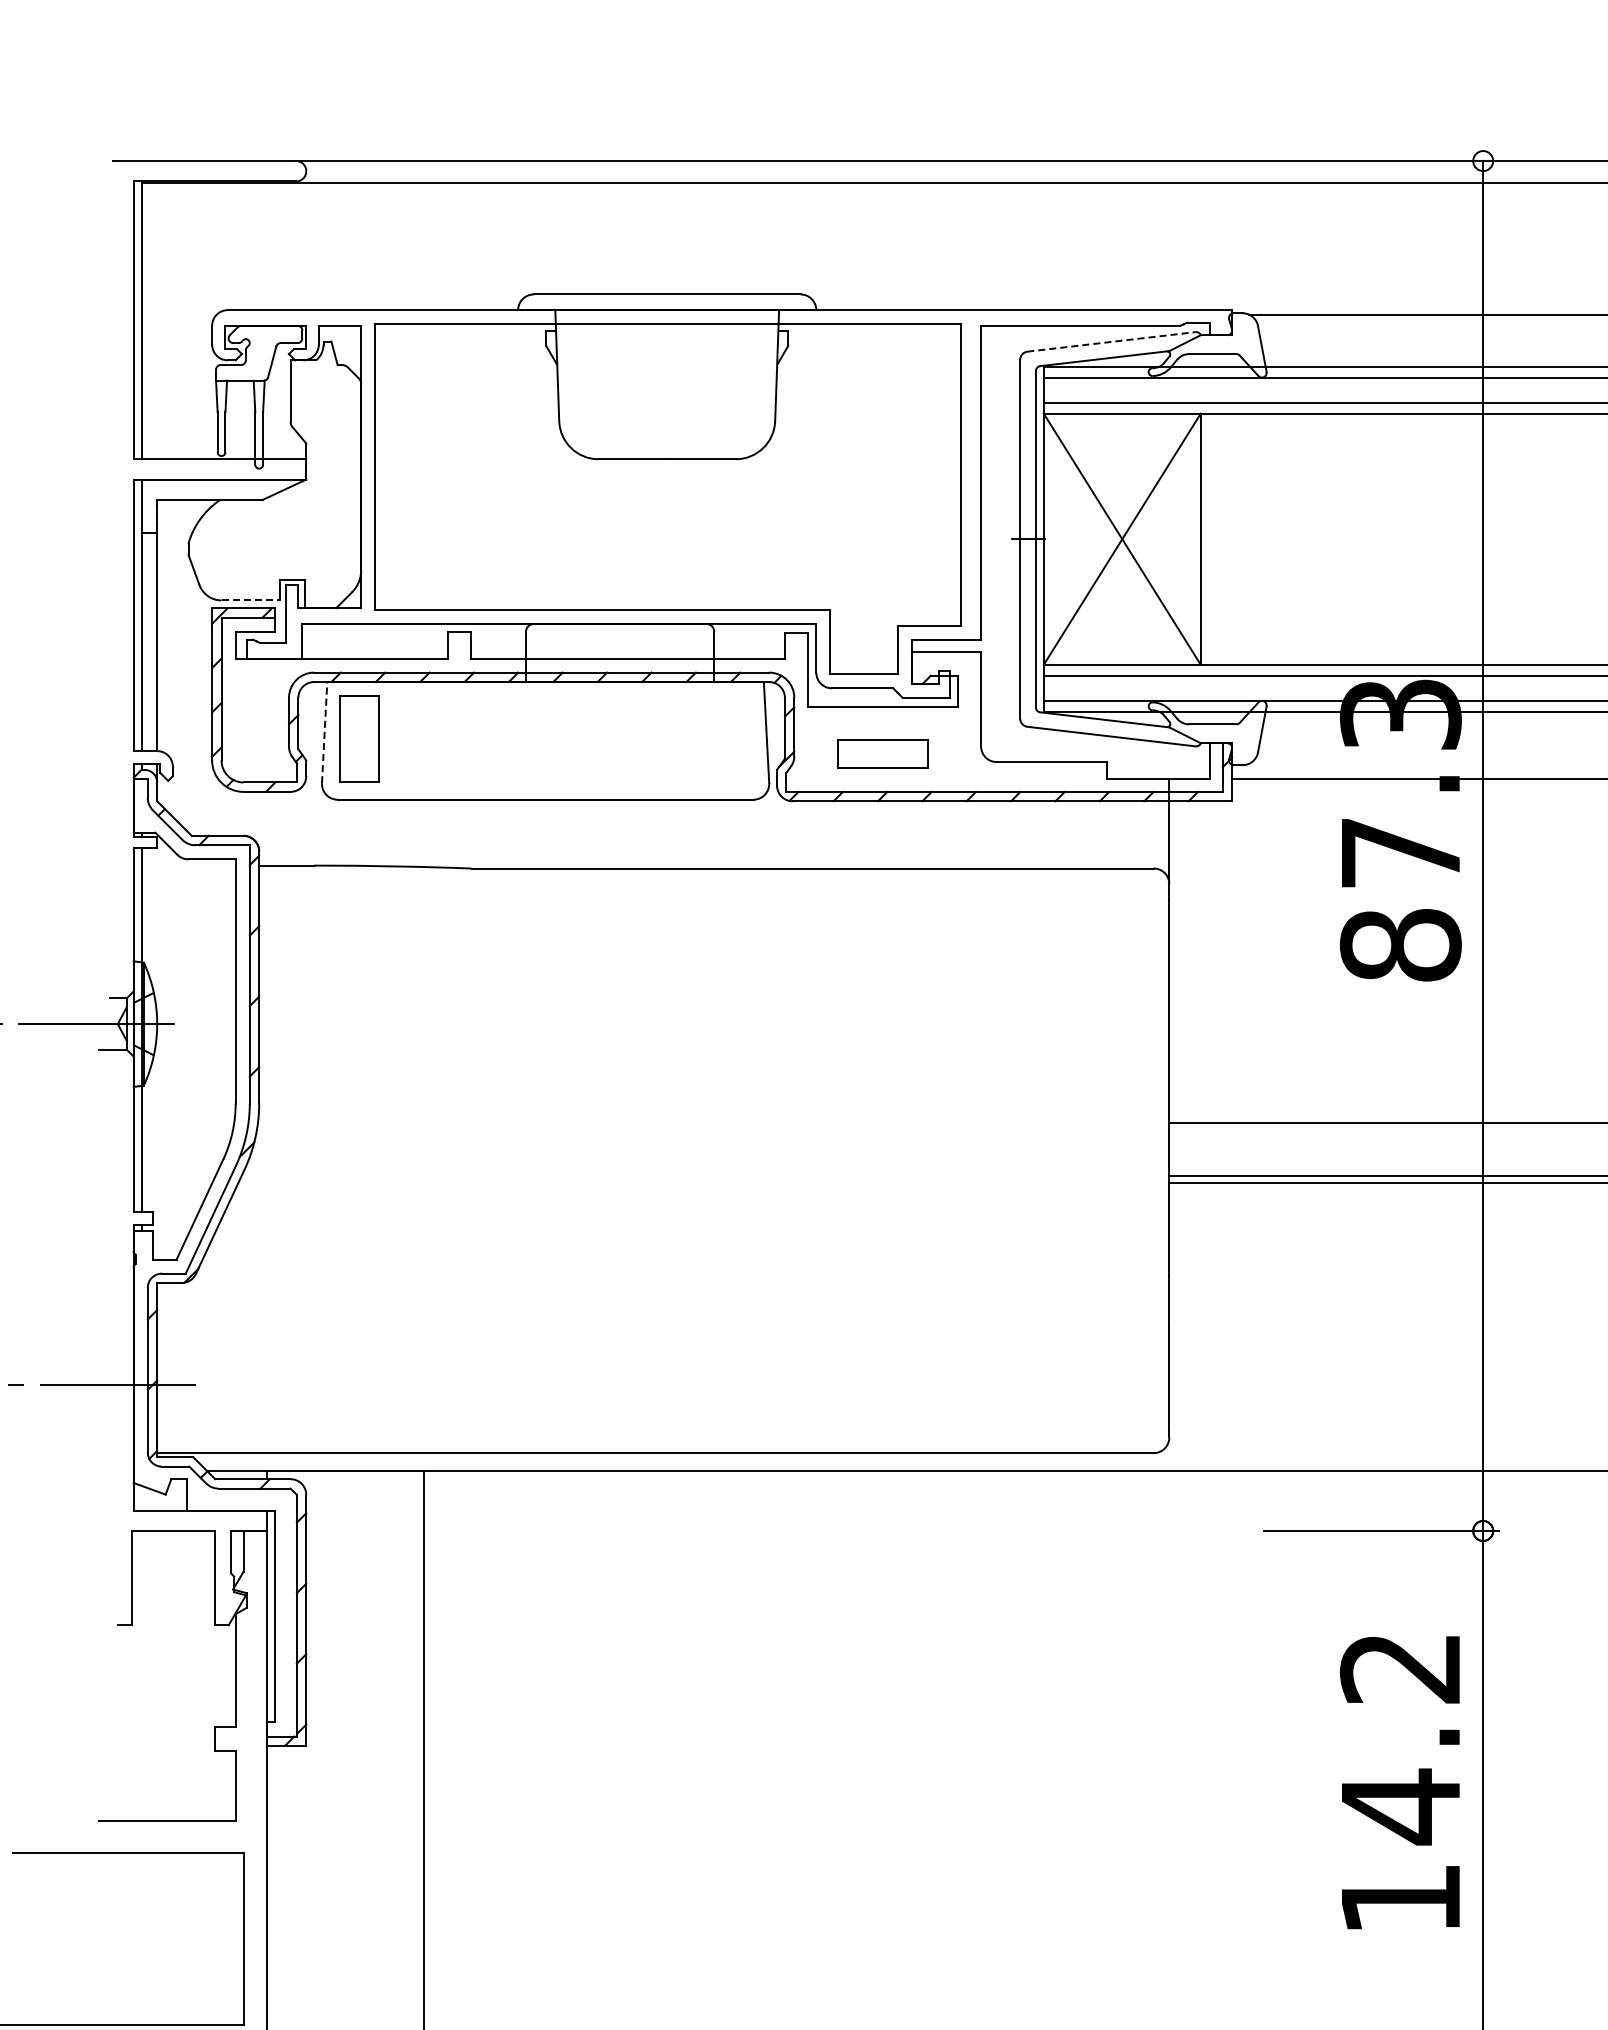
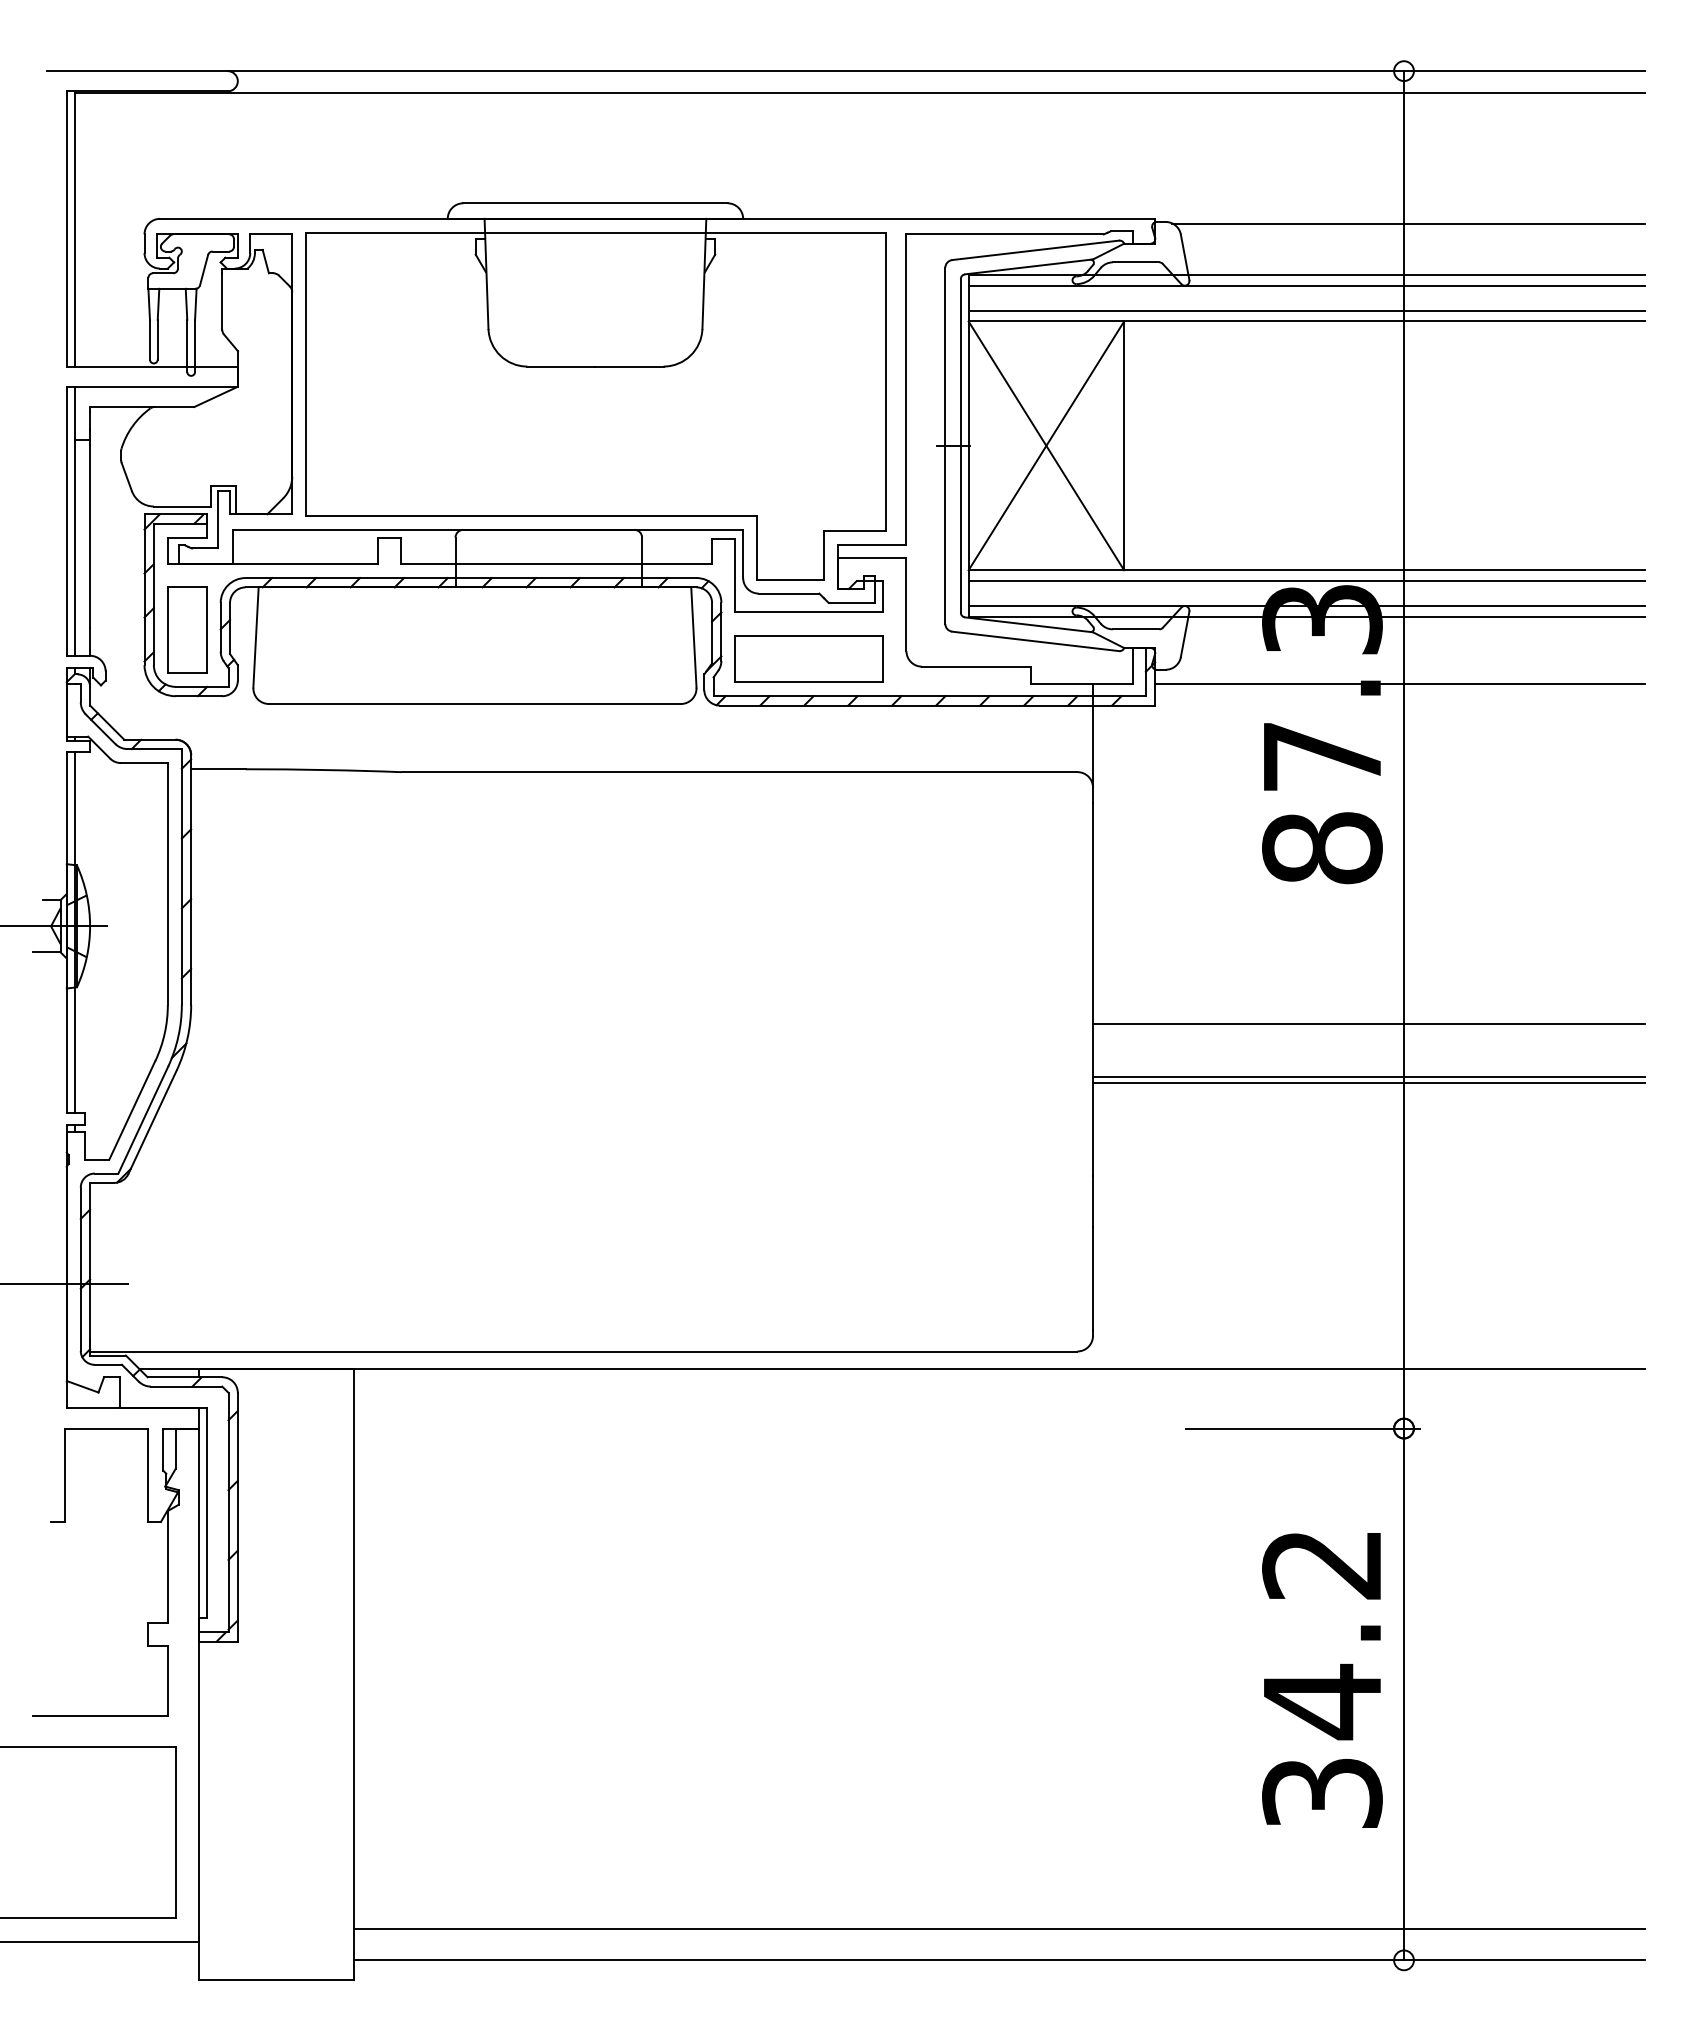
line: (1112, 342) -> (1036, 250), dashed -> solid
line: (250, 600) -> (182, 506), dashed -> solid
line: (325, 732) -> (256, 637), dashed -> solid
part: (359, 738) -> (187, 629), moved
part: (882, 753) -> (808, 658), size x1.67
text: (1400, 1898) -> (1322, 1792), 14.2 -> 34.2

